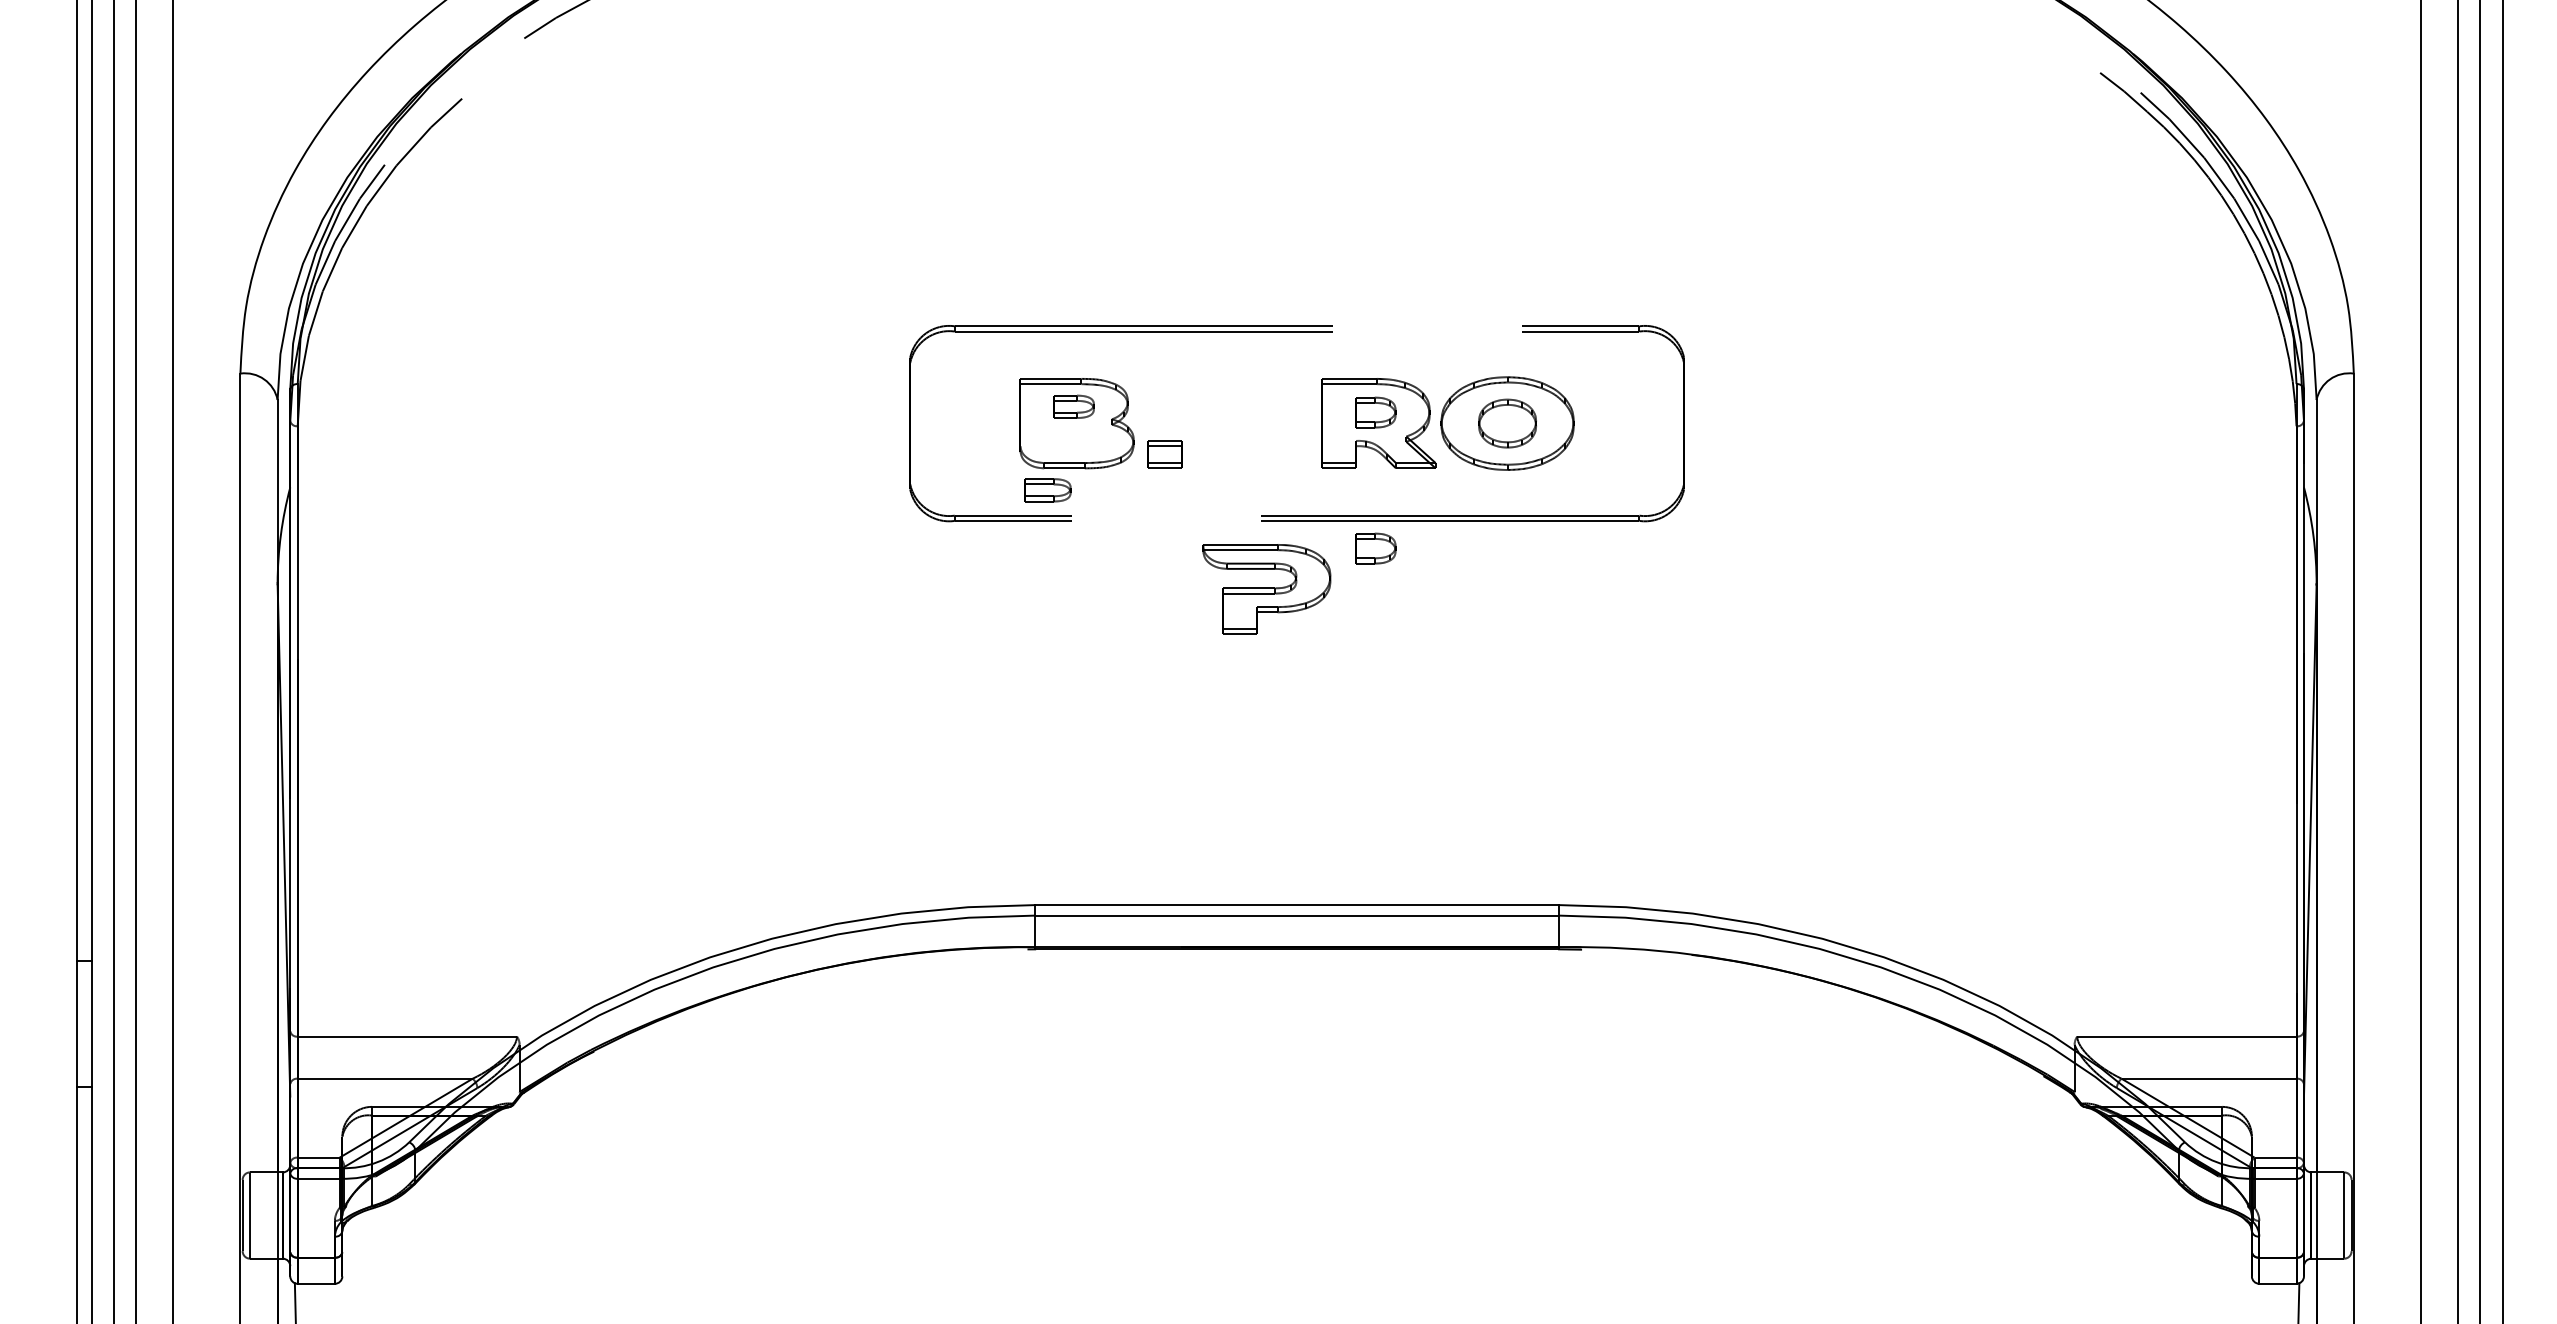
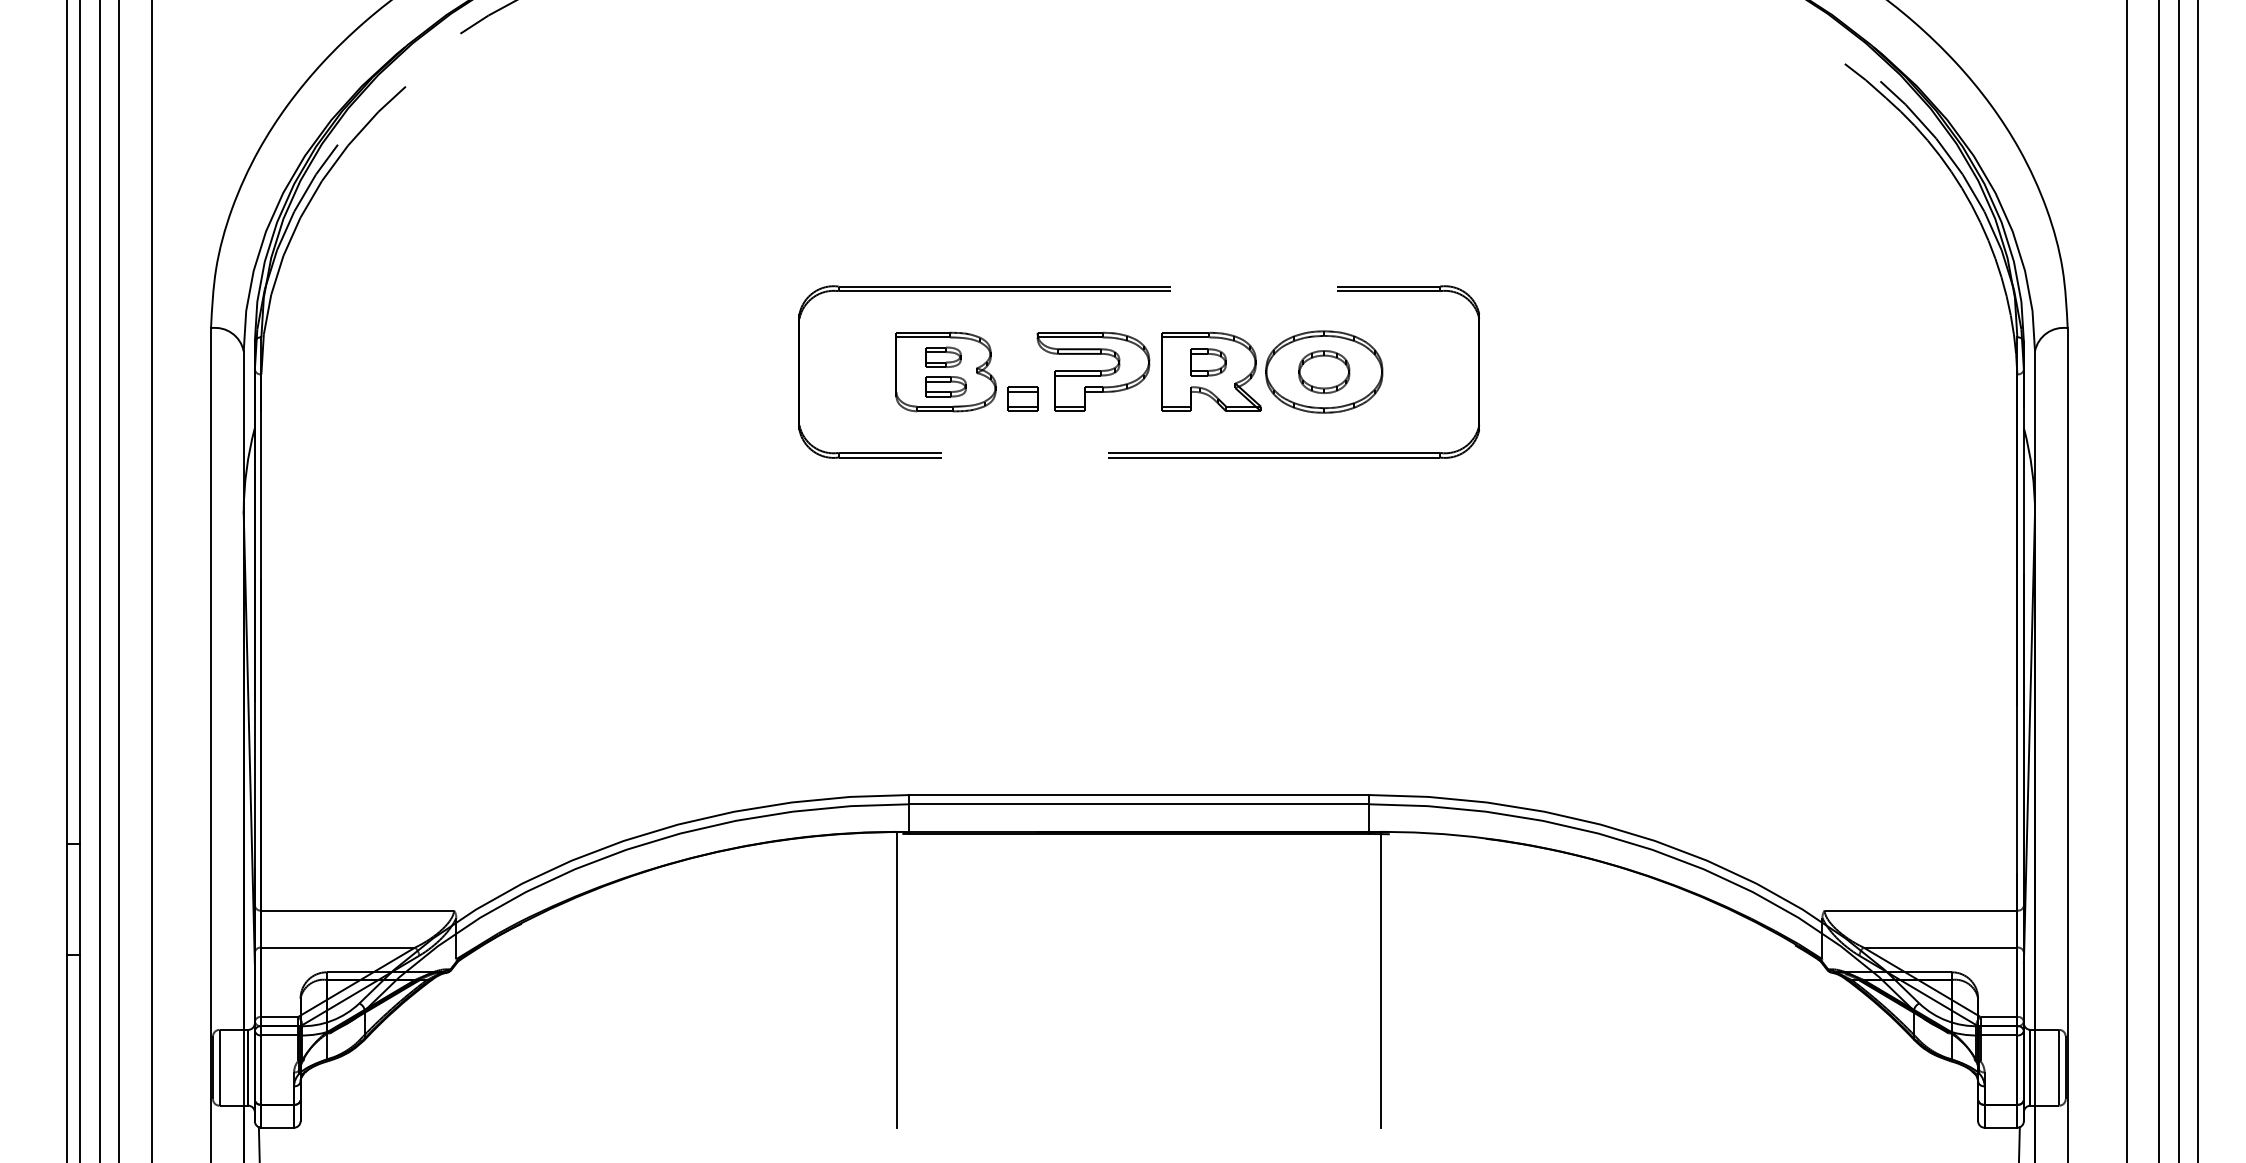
part: (1047, 490) -> (945, 386), moved
part: (1375, 548) -> (1208, 481), removed
part: (1266, 589) -> (1093, 371), moved
line: (1021, 1115) -> (897, 979), added
line: (1572, 1116) -> (1381, 980), added

